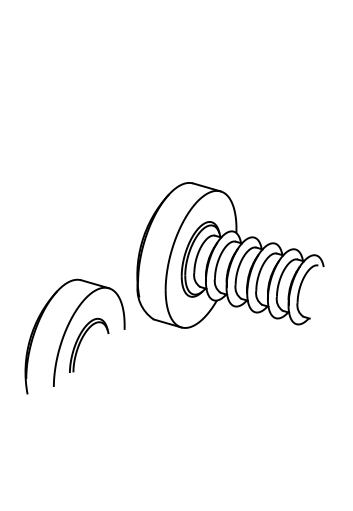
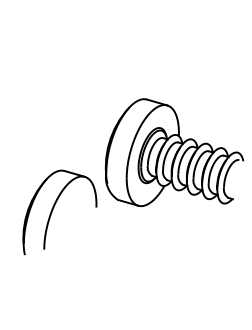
part: (81, 342) -> (64, 216), removed

